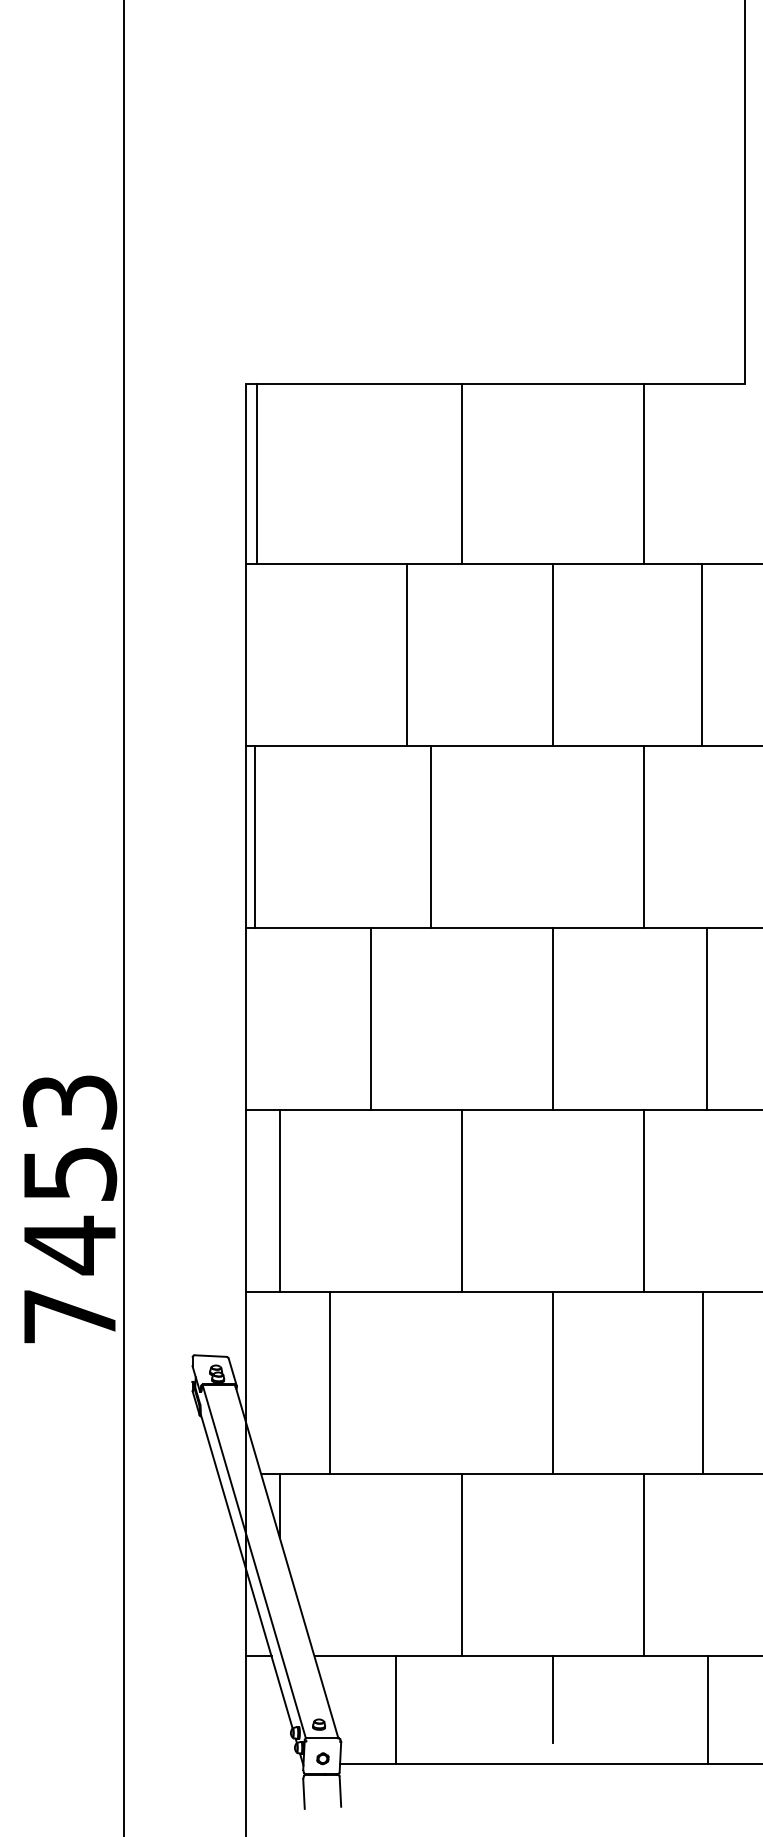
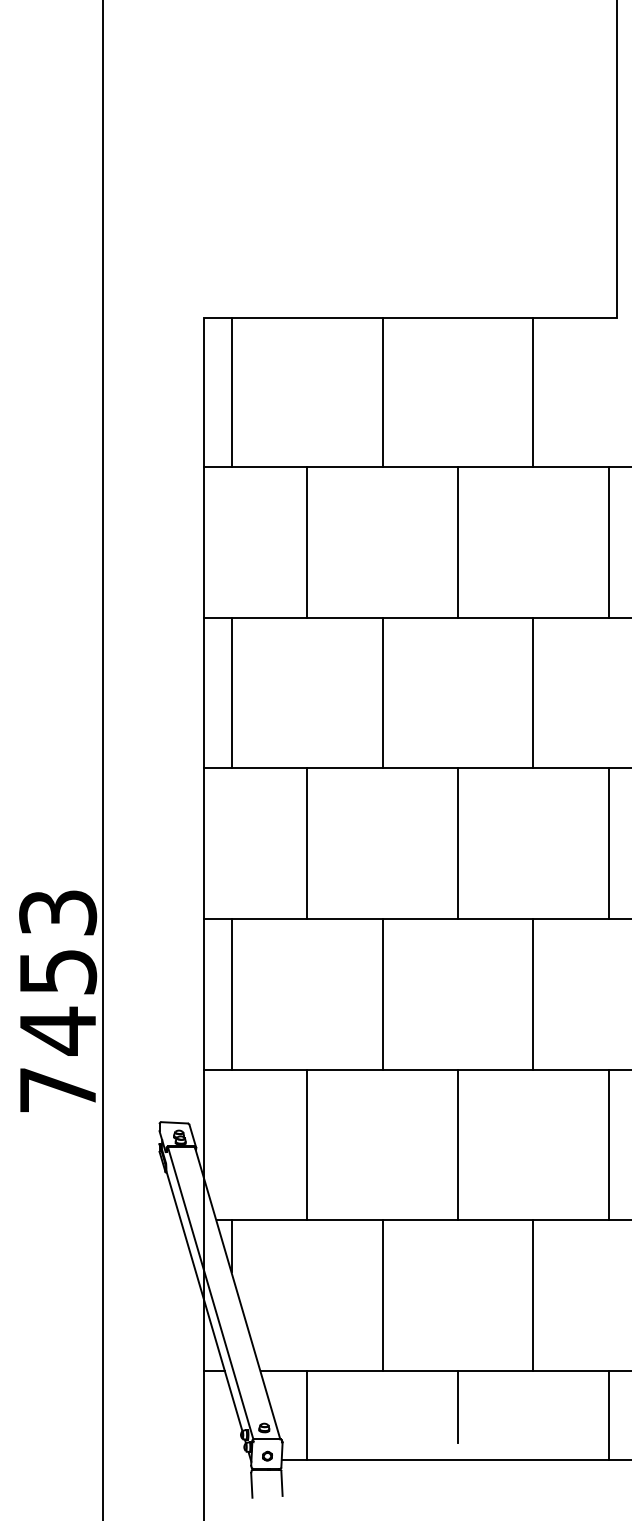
line: (257, 473) -> (232, 392), moved
line: (407, 655) -> (307, 542), moved
line: (701, 655) -> (608, 542), moved
line: (255, 837) -> (232, 693), moved
line: (430, 837) -> (382, 693), moved
line: (706, 1018) -> (608, 843), moved
line: (330, 1382) -> (307, 1144), moved
line: (702, 1382) -> (608, 1144), moved
line: (396, 1709) -> (307, 1415), moved
line: (707, 1709) -> (608, 1415), moved

